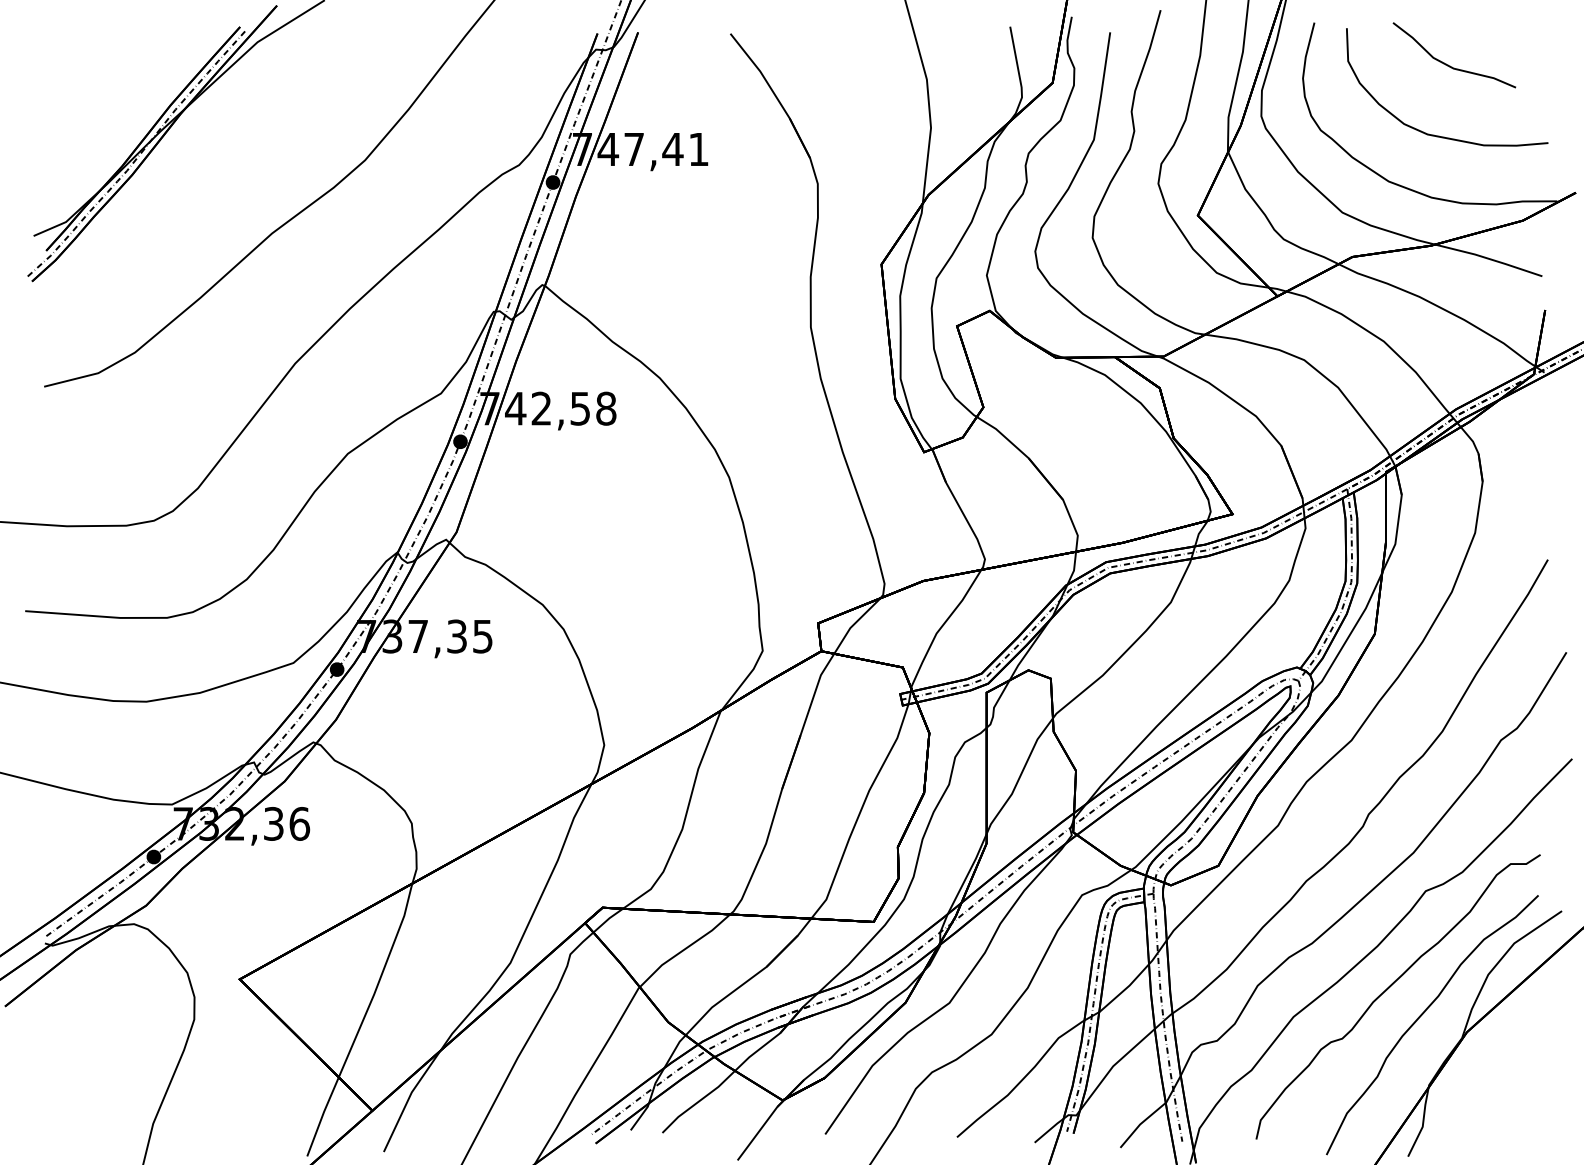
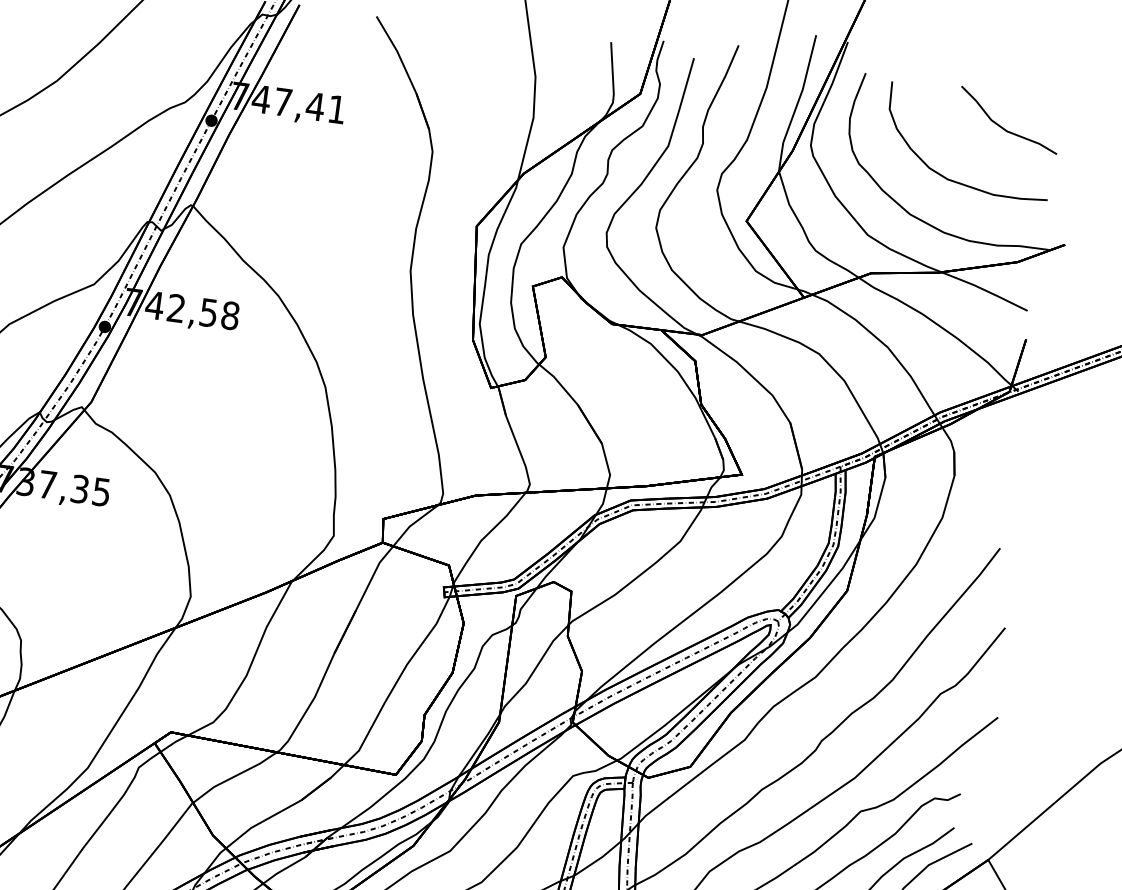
curve: (1450, 65) -> (1004, 128), moved

